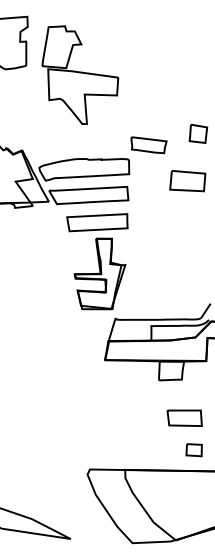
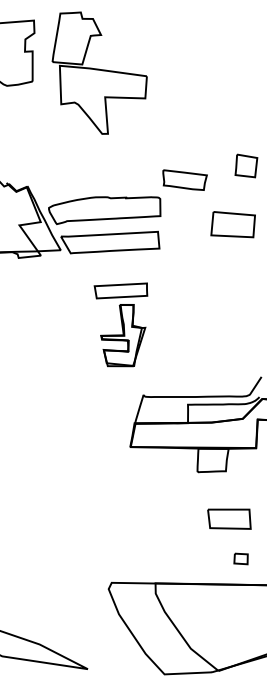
part: (80, 74) -> (99, 72), moved
part: (97, 261) -> (121, 324), size x0.7
part: (193, 450) -> (240, 559), size x0.7

